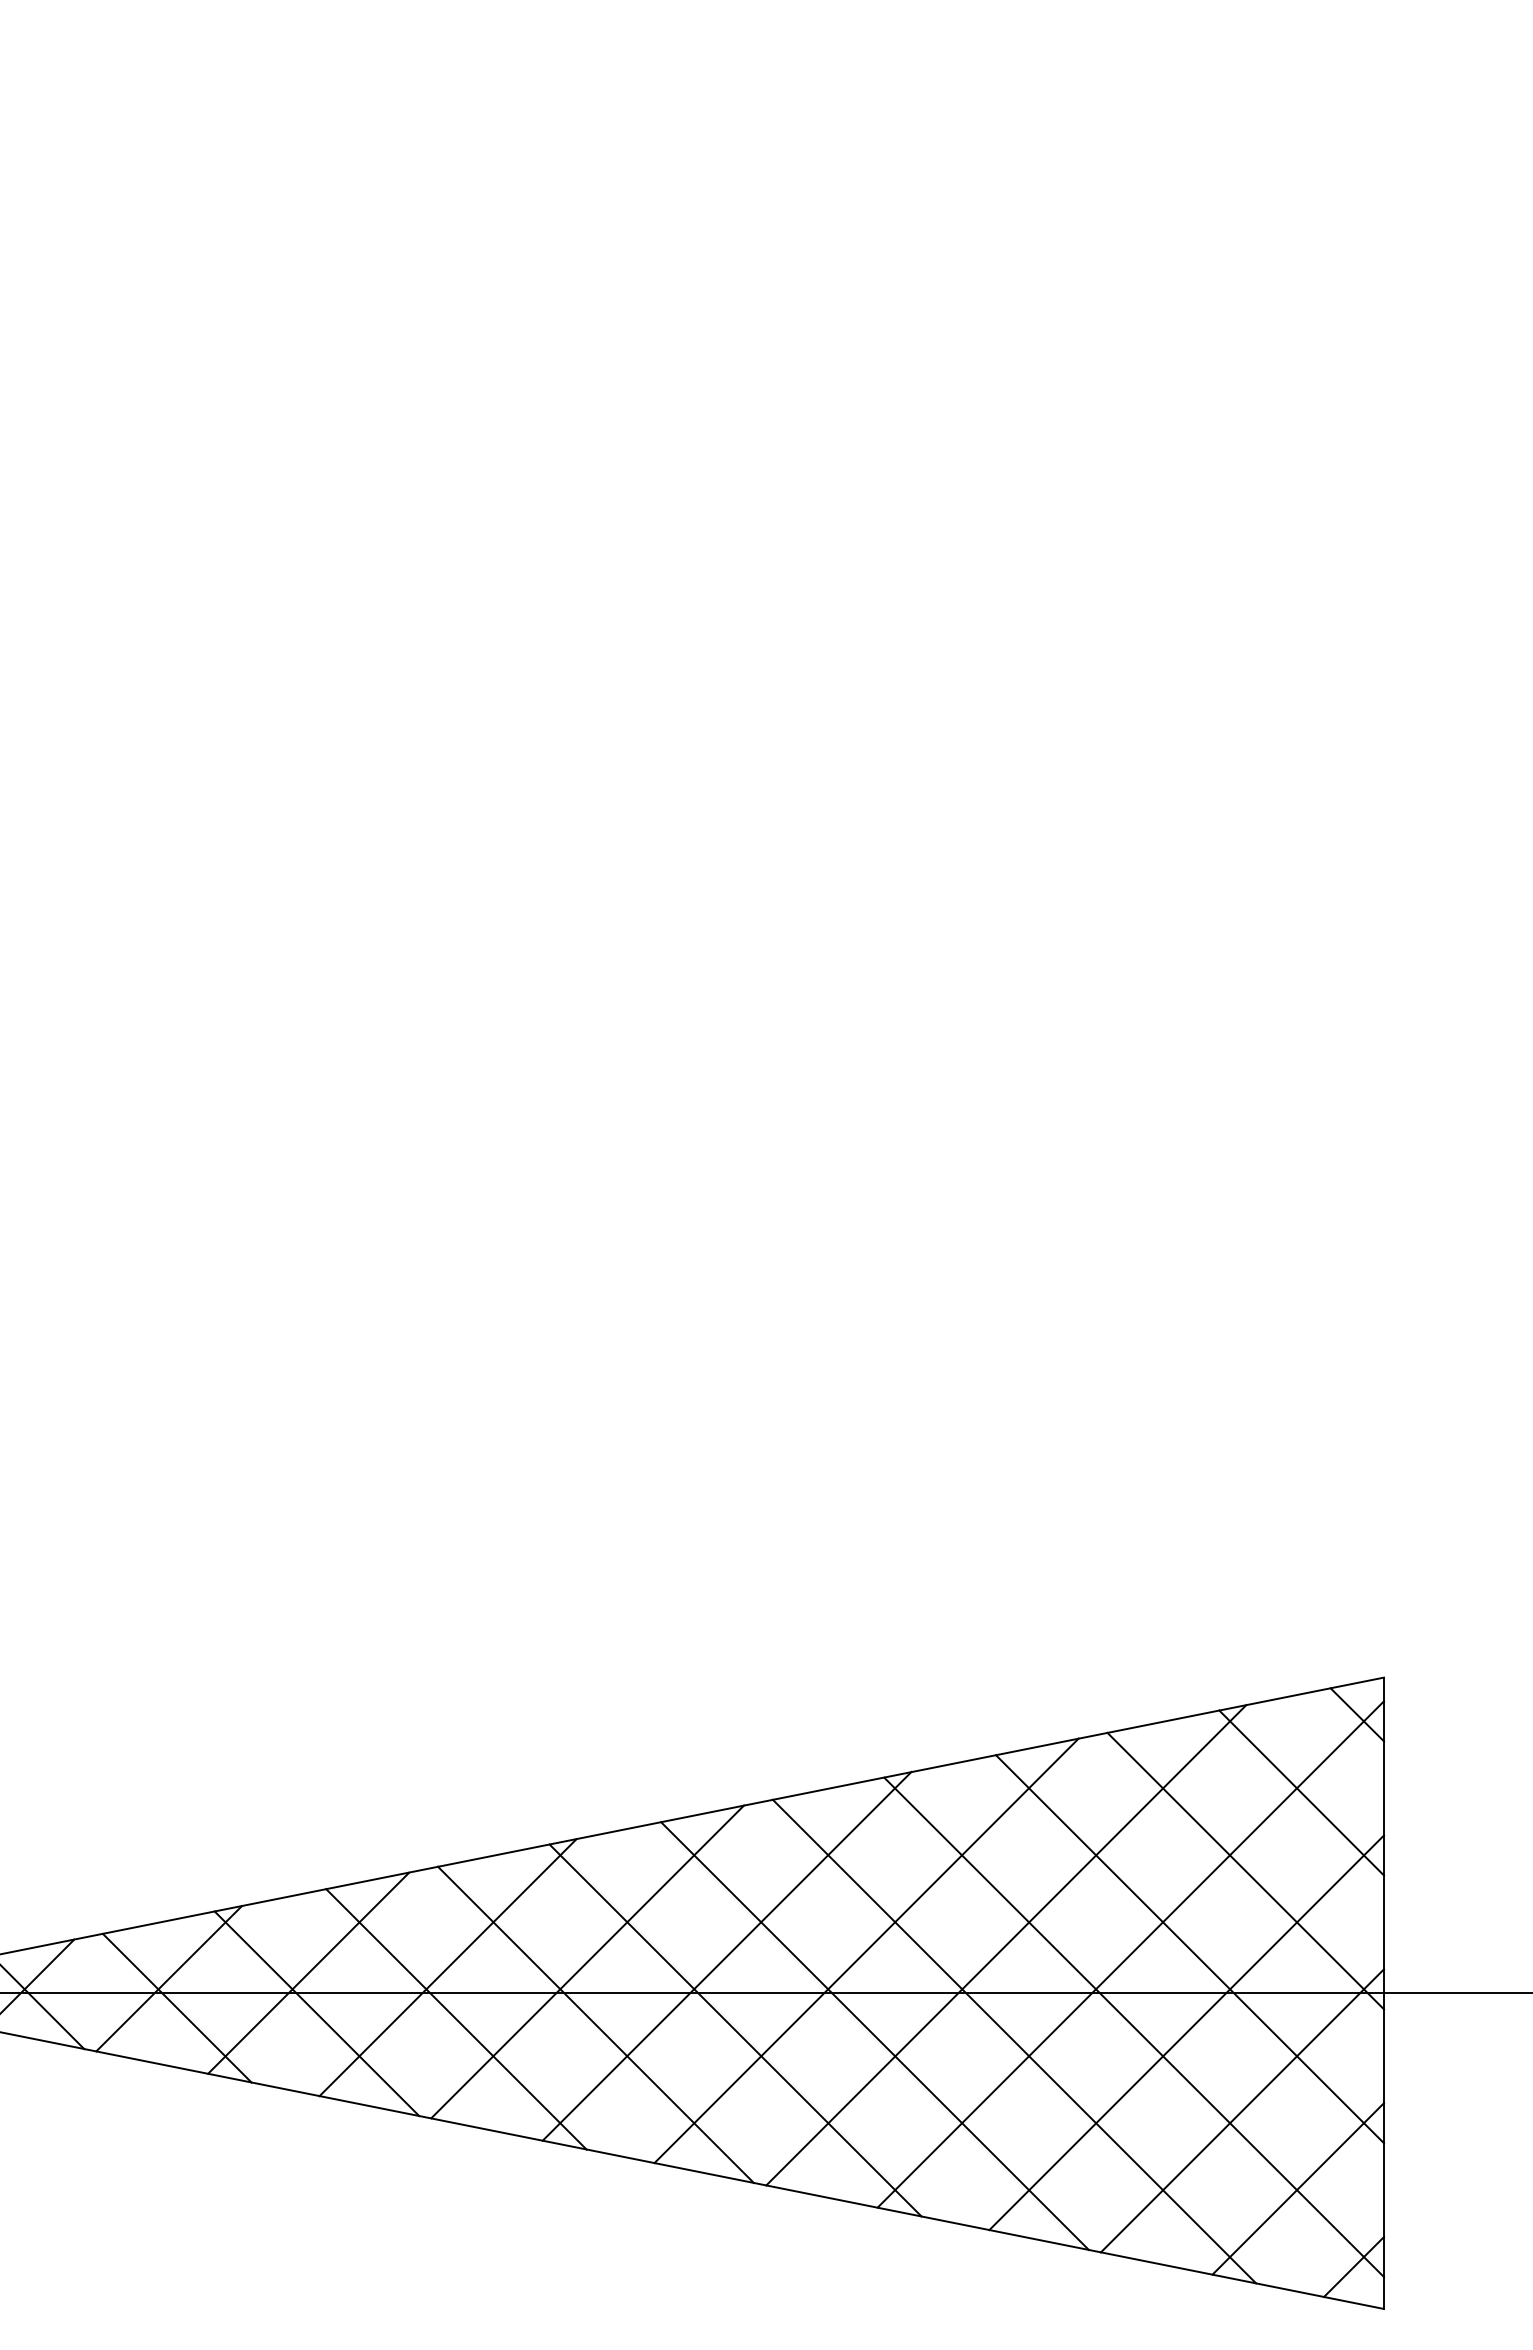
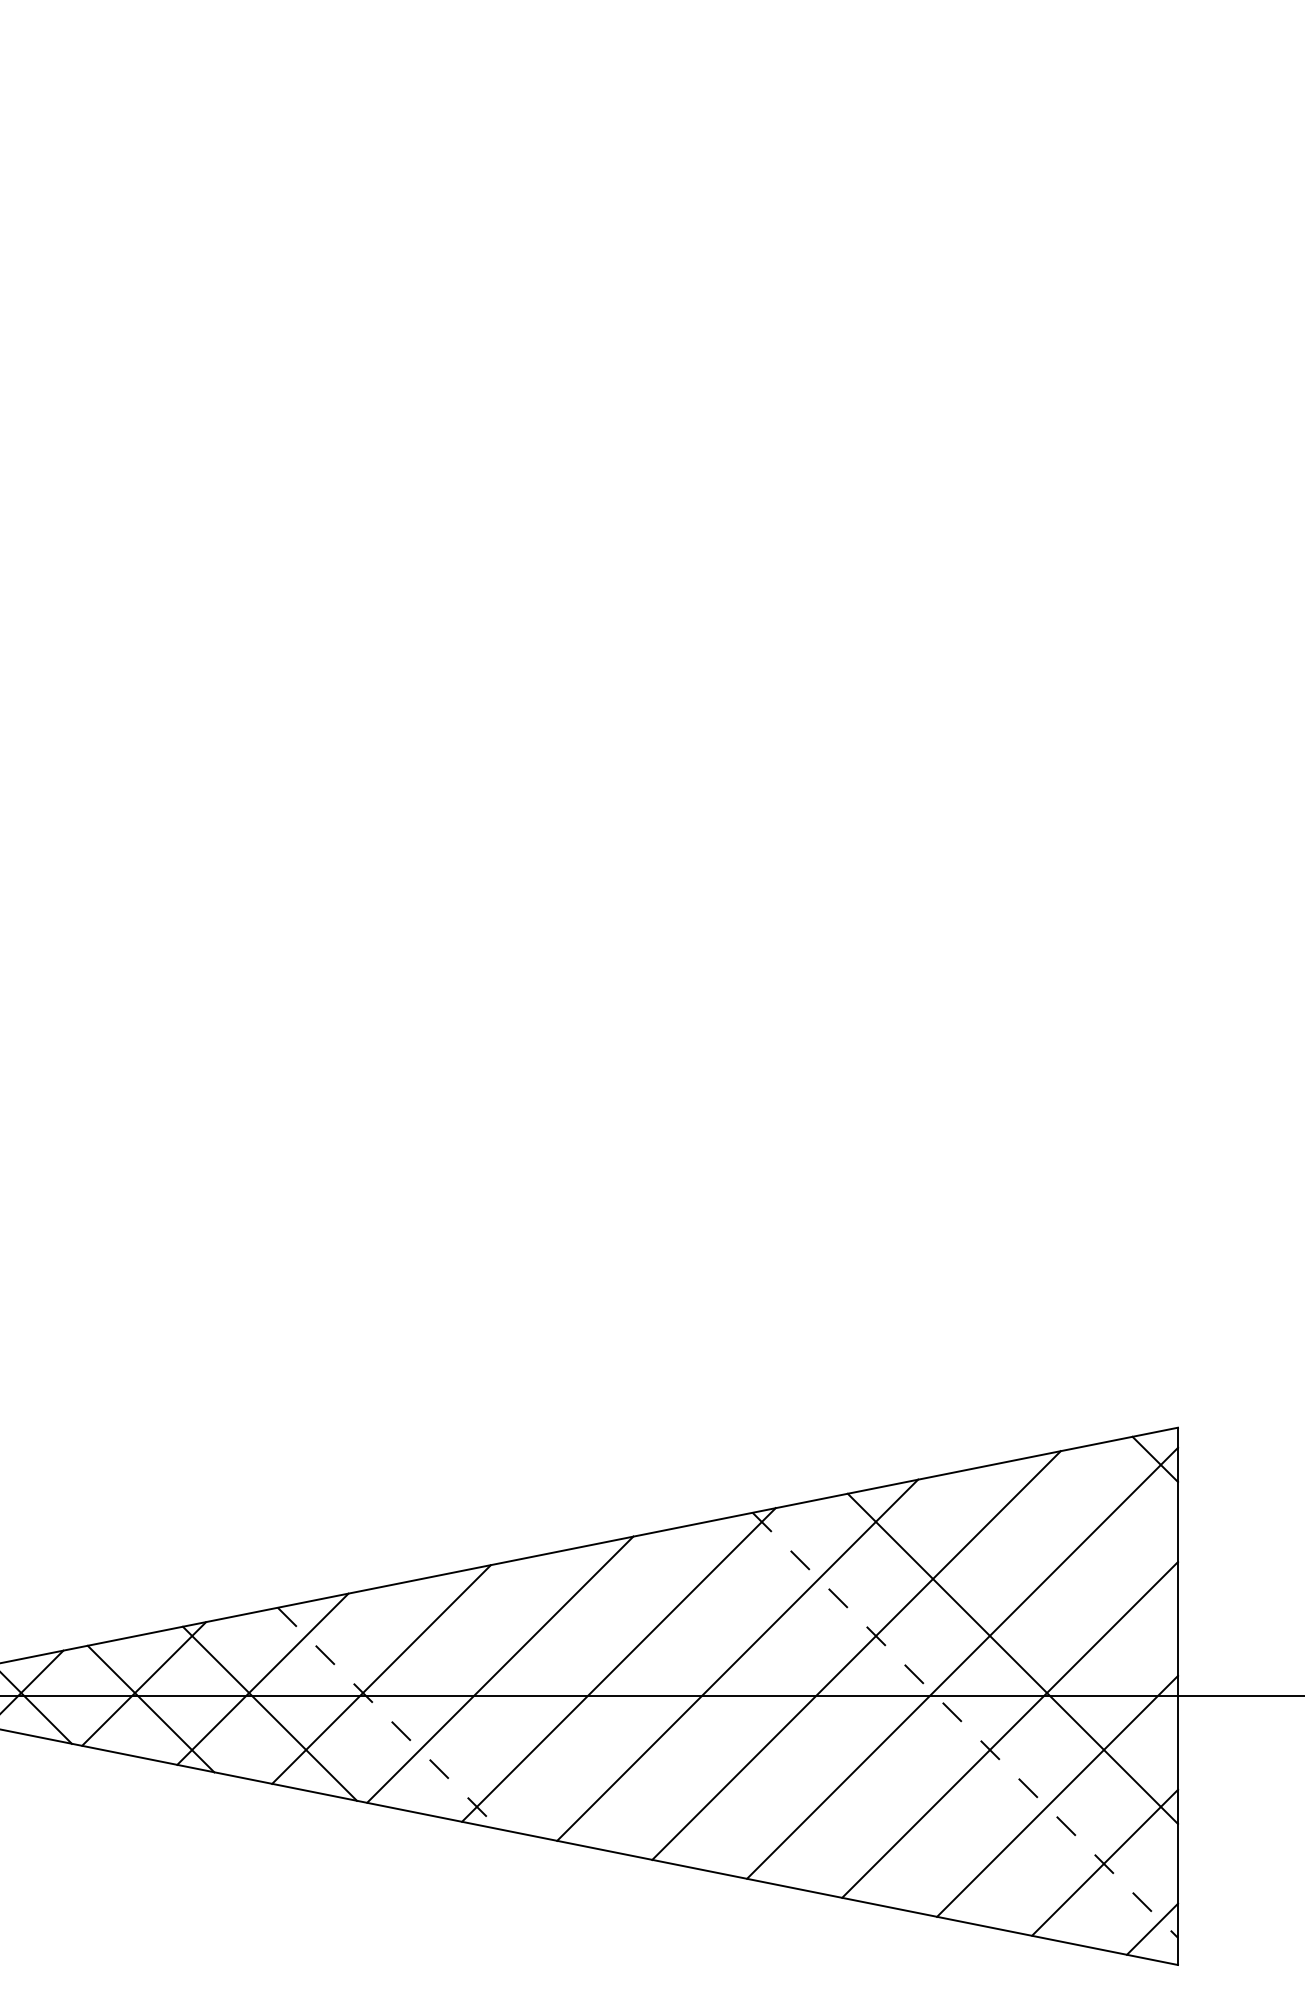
line: (1301, 1792) -> (1107, 1525), removed
line: (1245, 1870) -> (1060, 1591), removed
line: (456, 2019) -> (388, 1718), solid -> dashed
line: (595, 2024) -> (506, 1722), removed
line: (1134, 2027) -> (965, 1725), solid -> dashed
line: (735, 2030) -> (626, 1728), removed
line: (874, 2035) -> (744, 1732), removed
line: (1014, 2041) -> (863, 1737), removed

